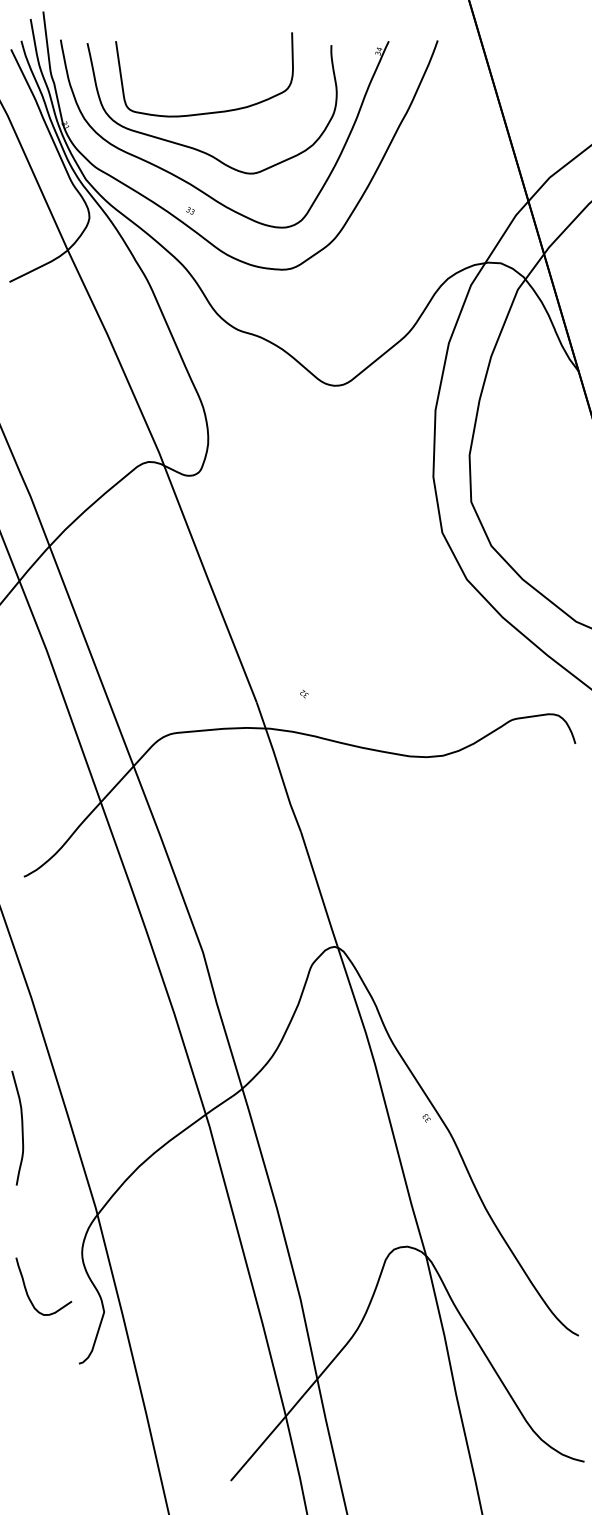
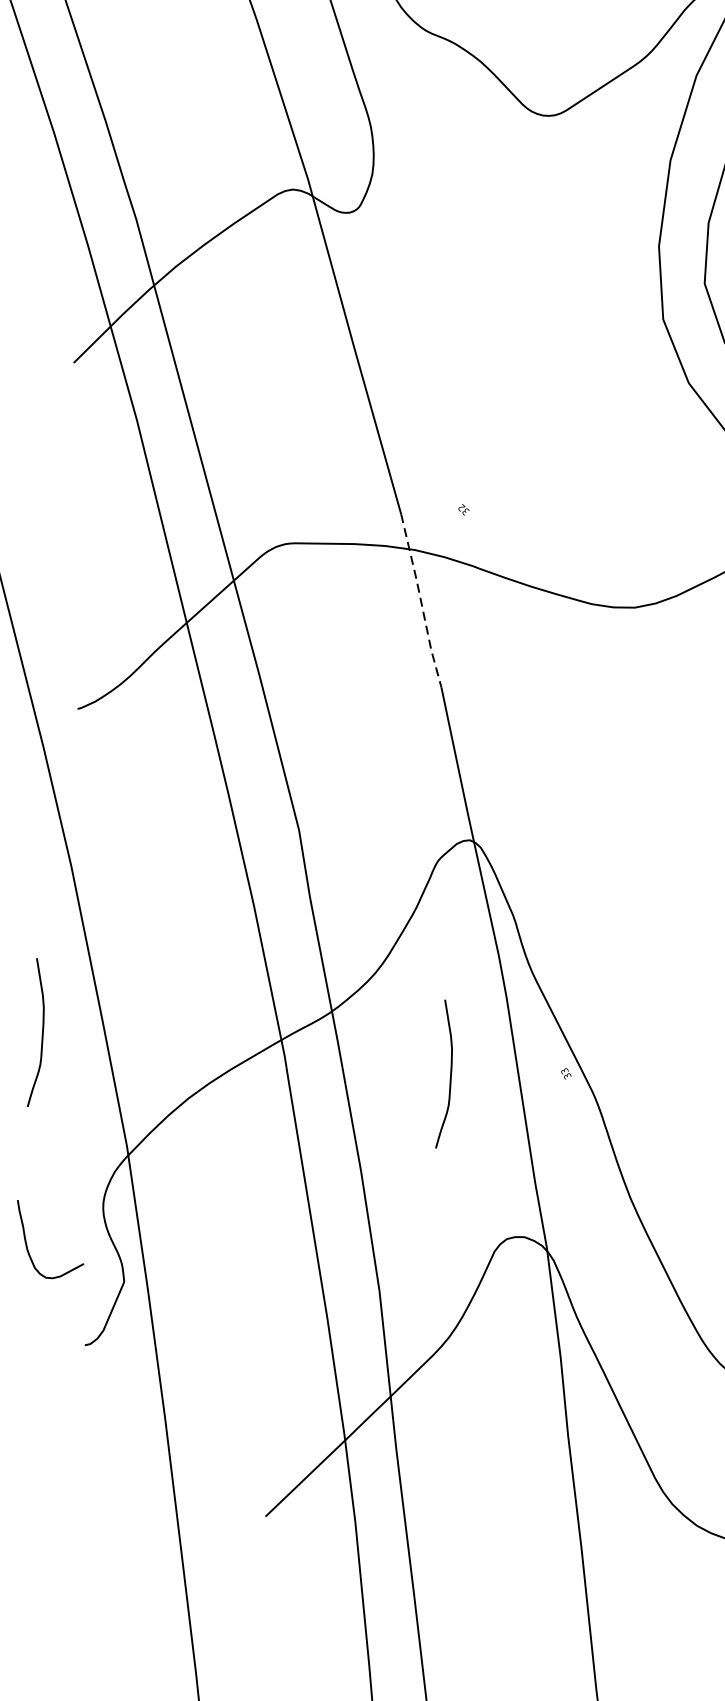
line: (278, 767) -> (420, 601), solid -> dashed
curve: (337, 1127) -> (449, 1074), added

